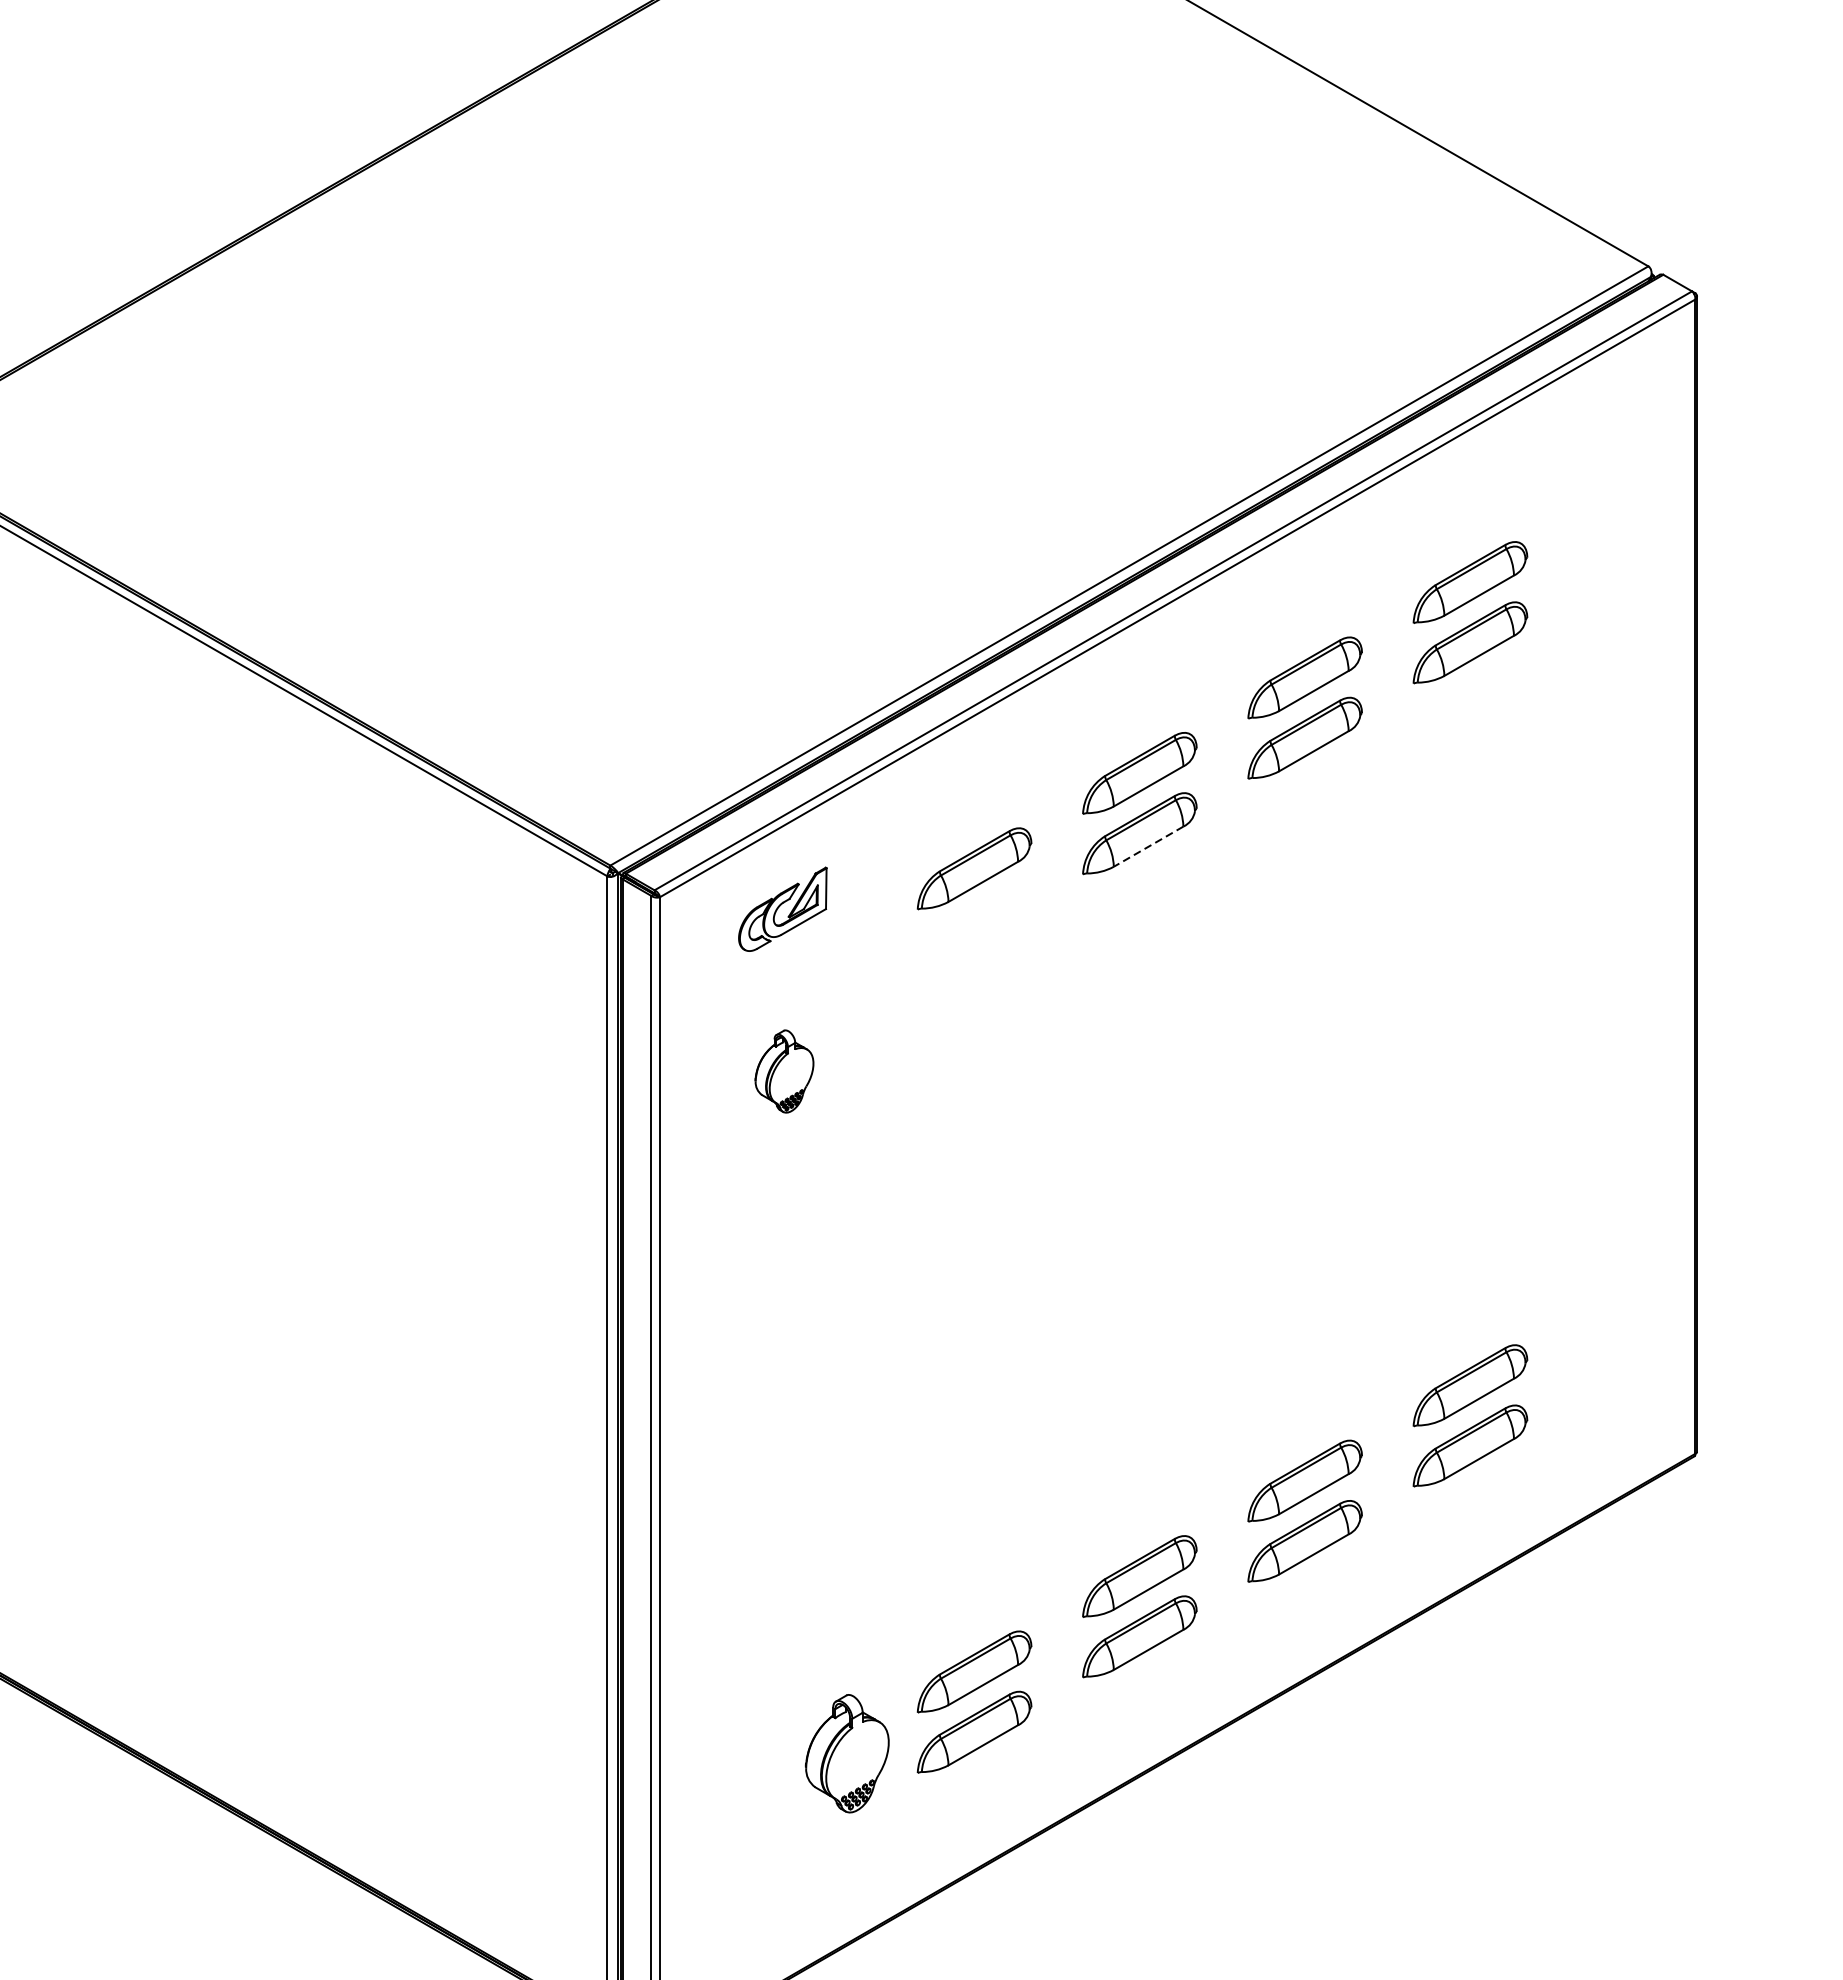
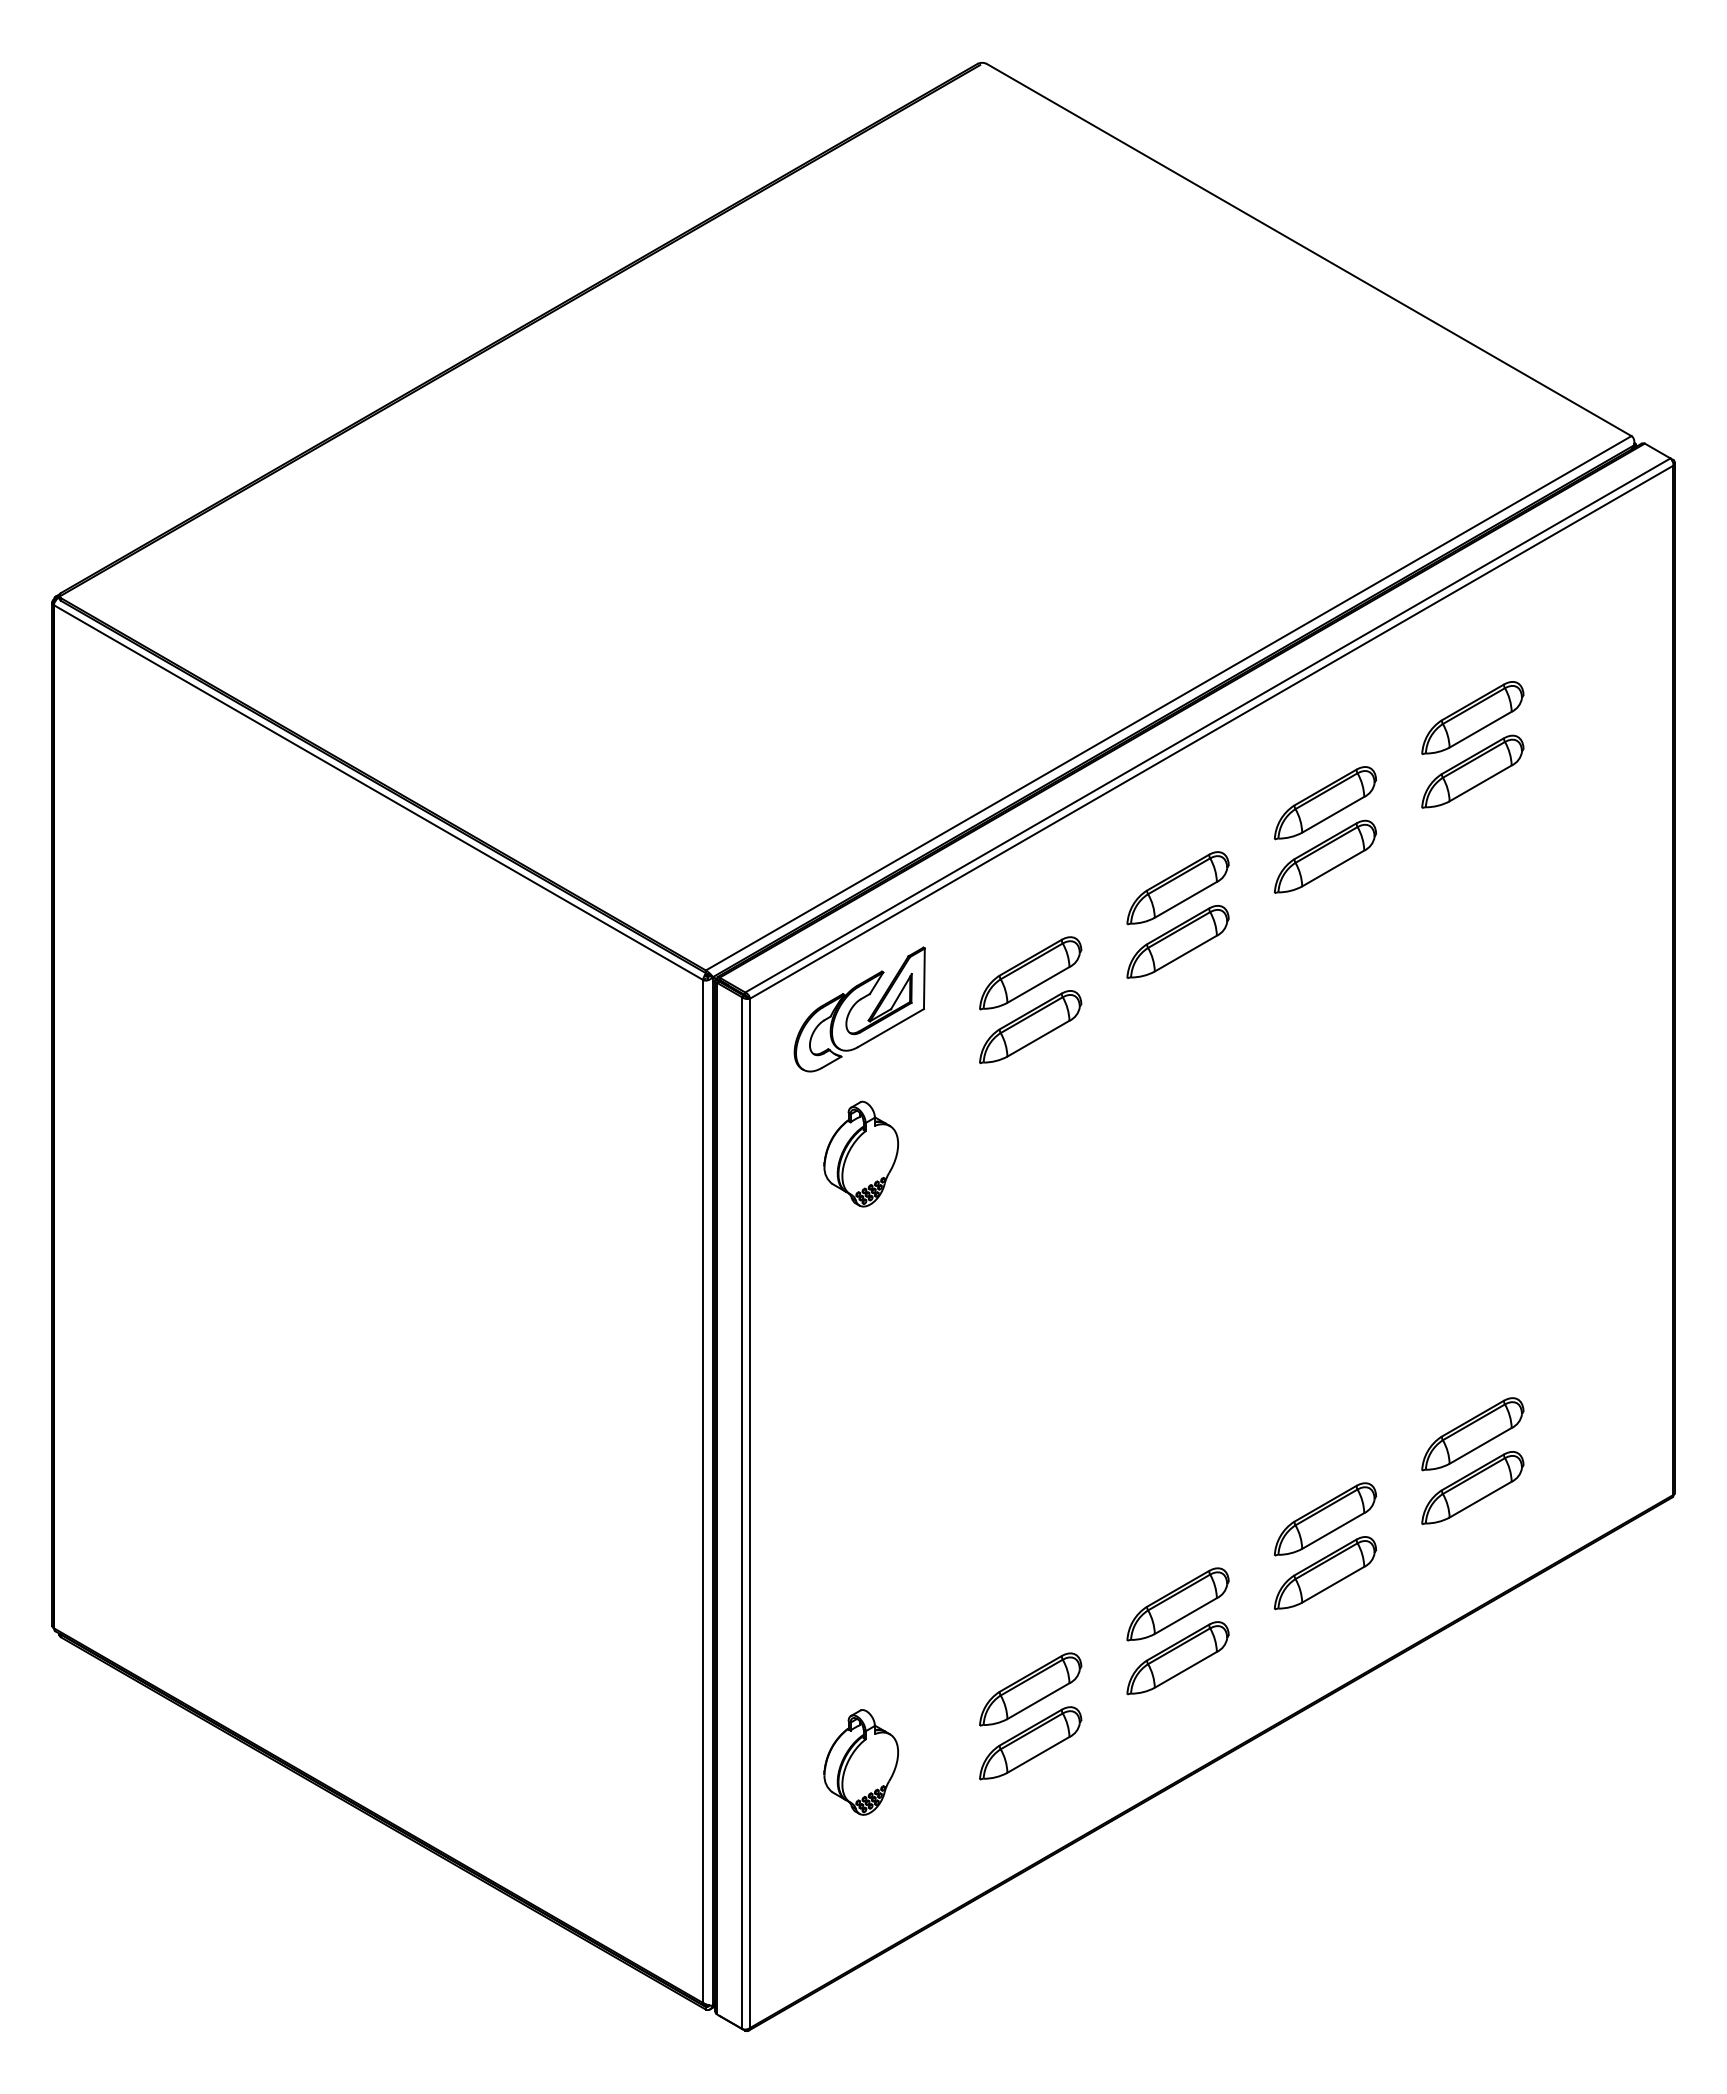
line: (1148, 846) -> (1185, 953), dashed -> solid
part: (782, 909) -> (859, 1009), size x1.67
part: (974, 929) -> (1030, 1027), added
part: (783, 1070) -> (860, 1153), size x1.43
part: (846, 1753) -> (860, 1762), moved

